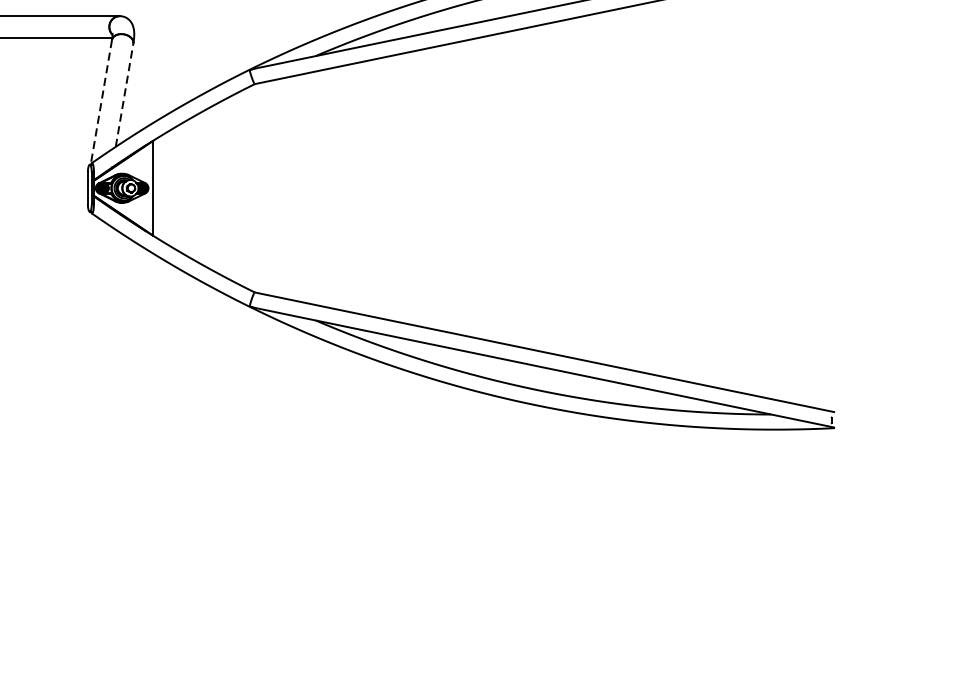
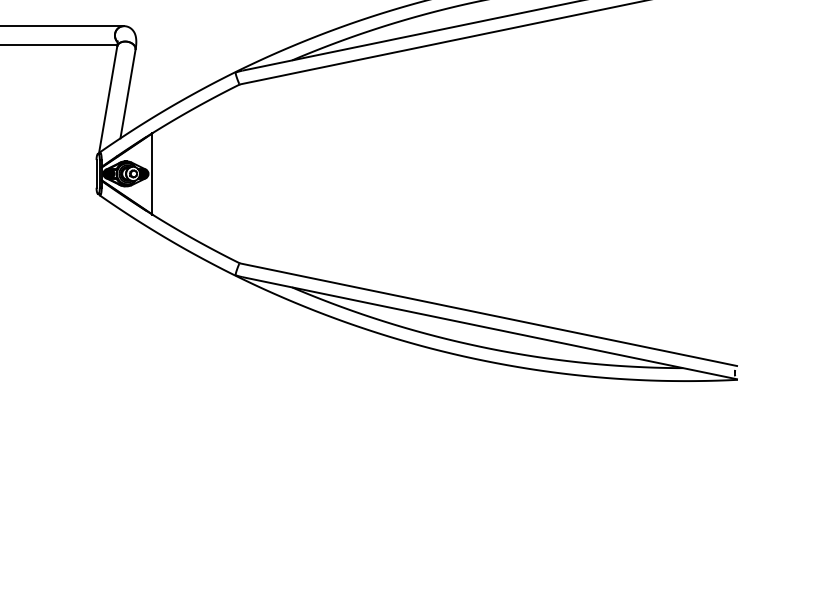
line: (125, 95) -> (128, 94), dashed -> solid
line: (101, 102) -> (108, 100), dashed -> solid

